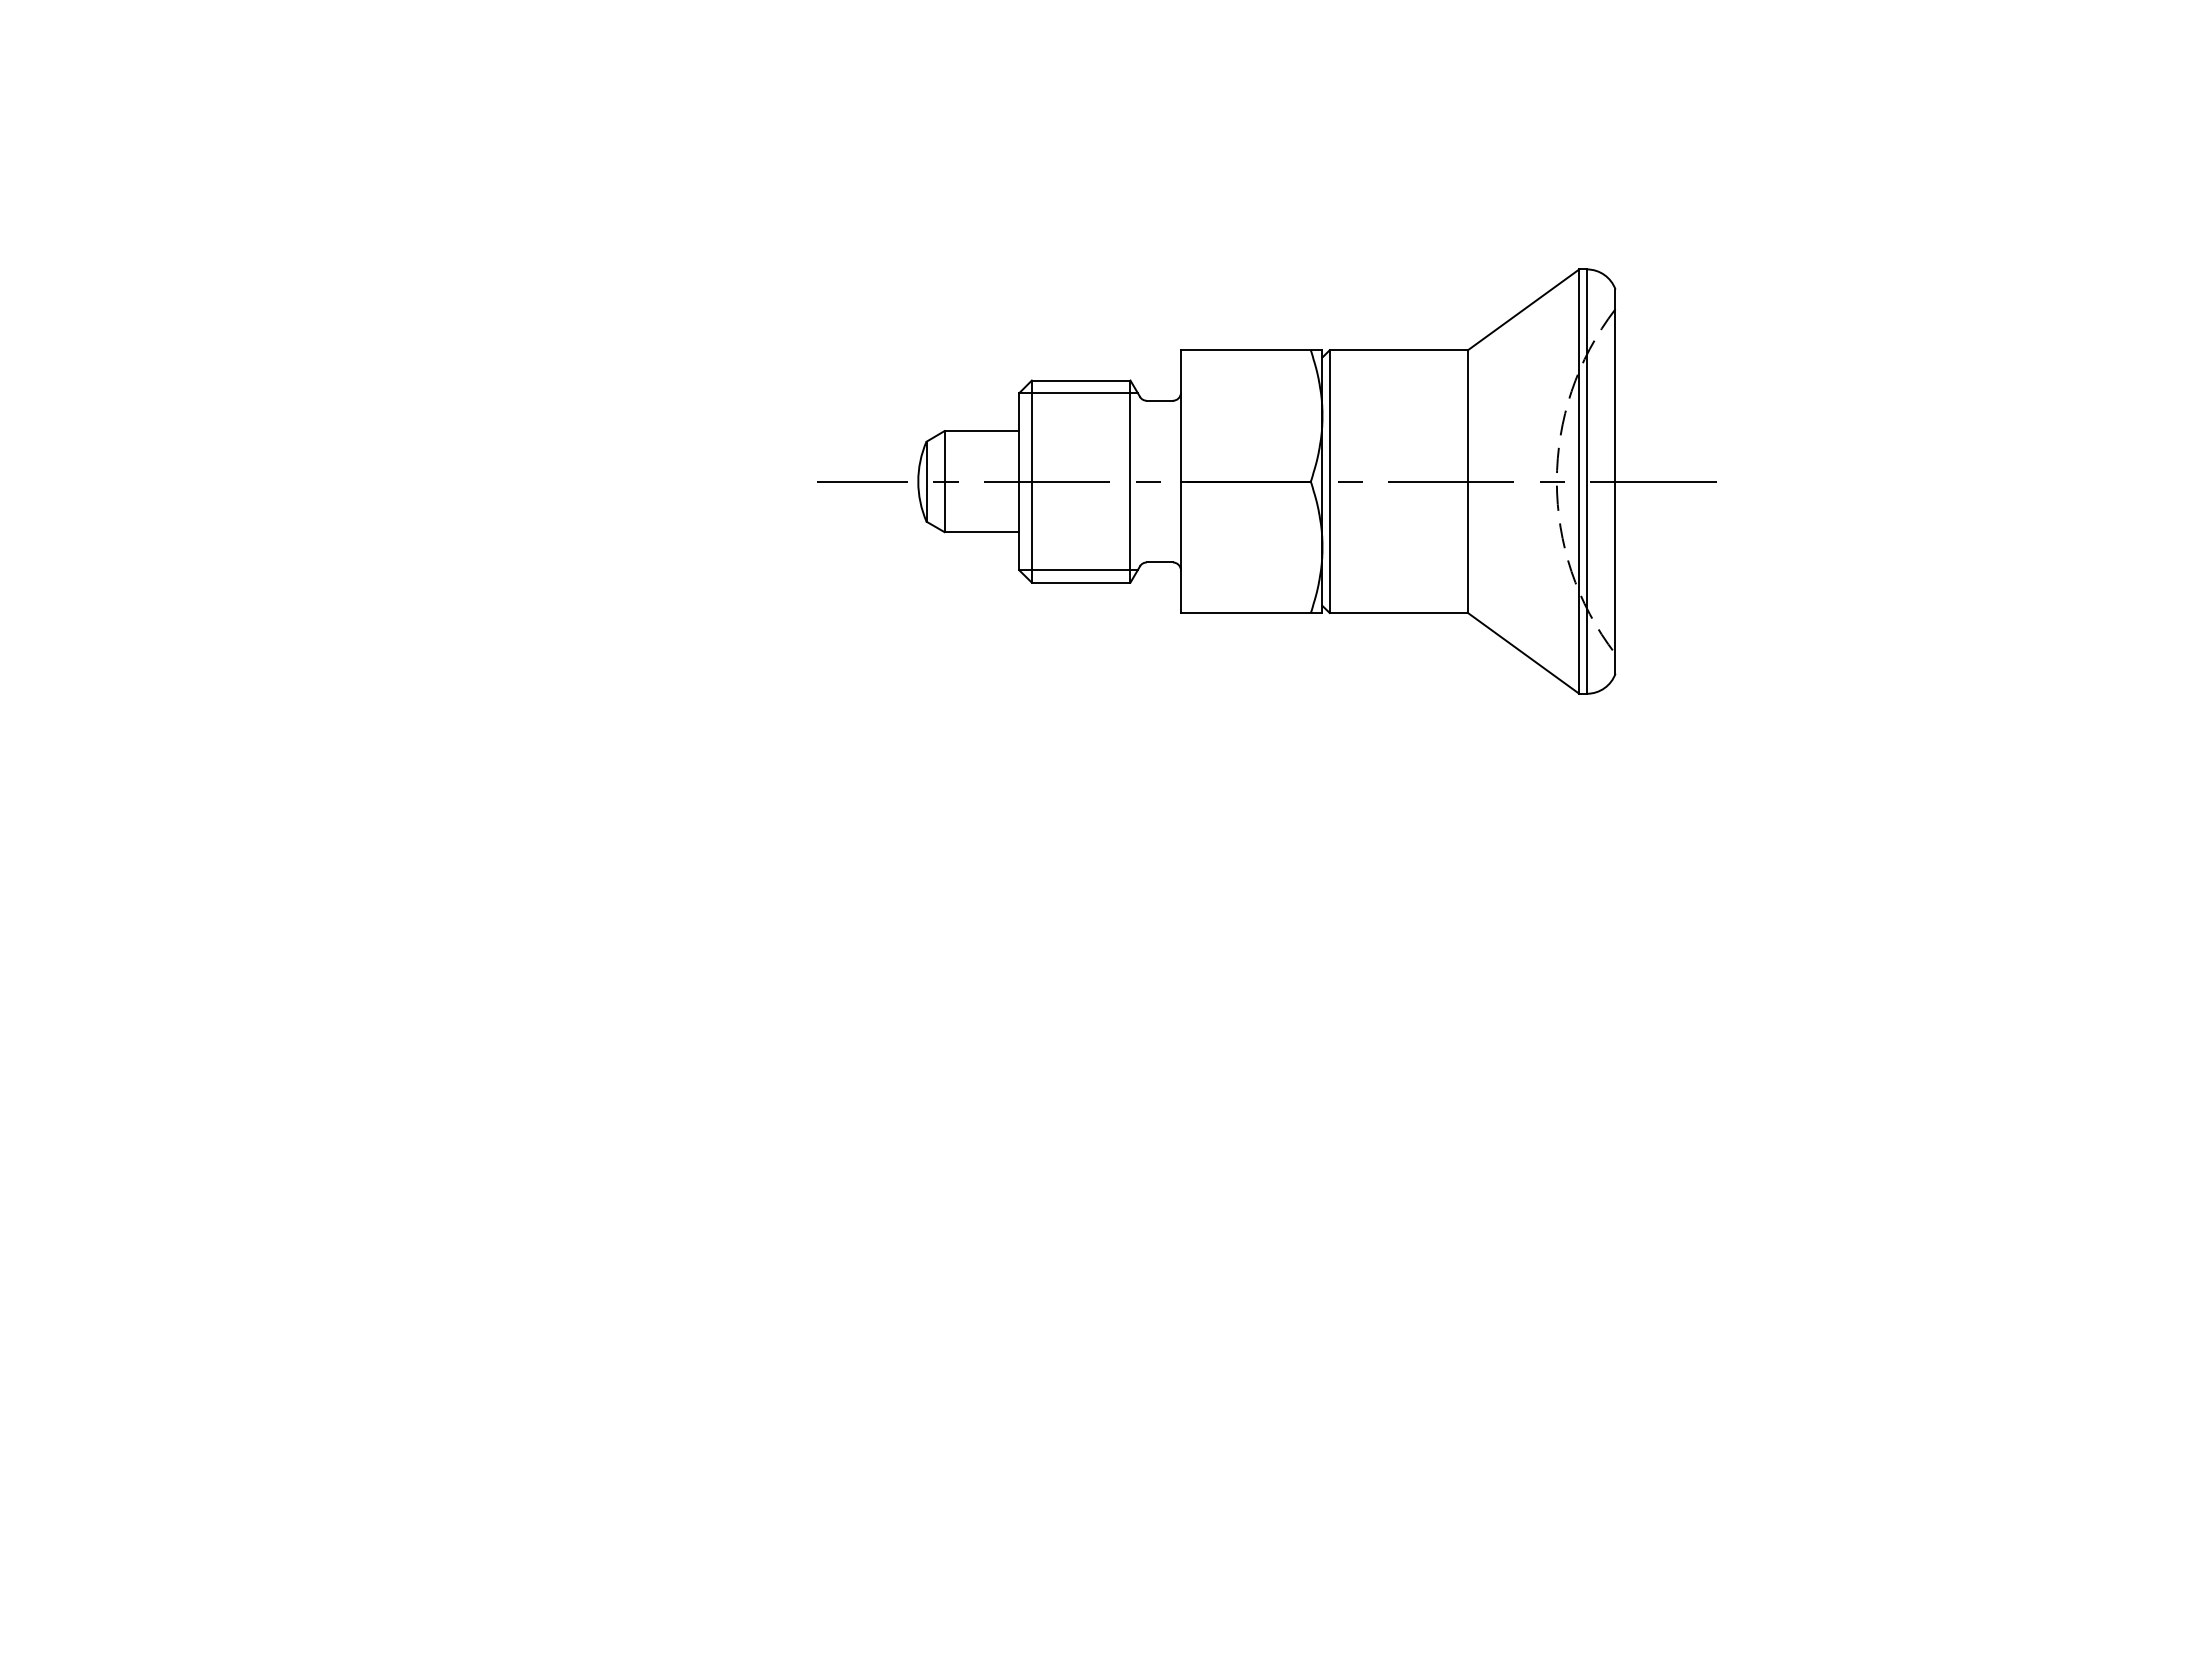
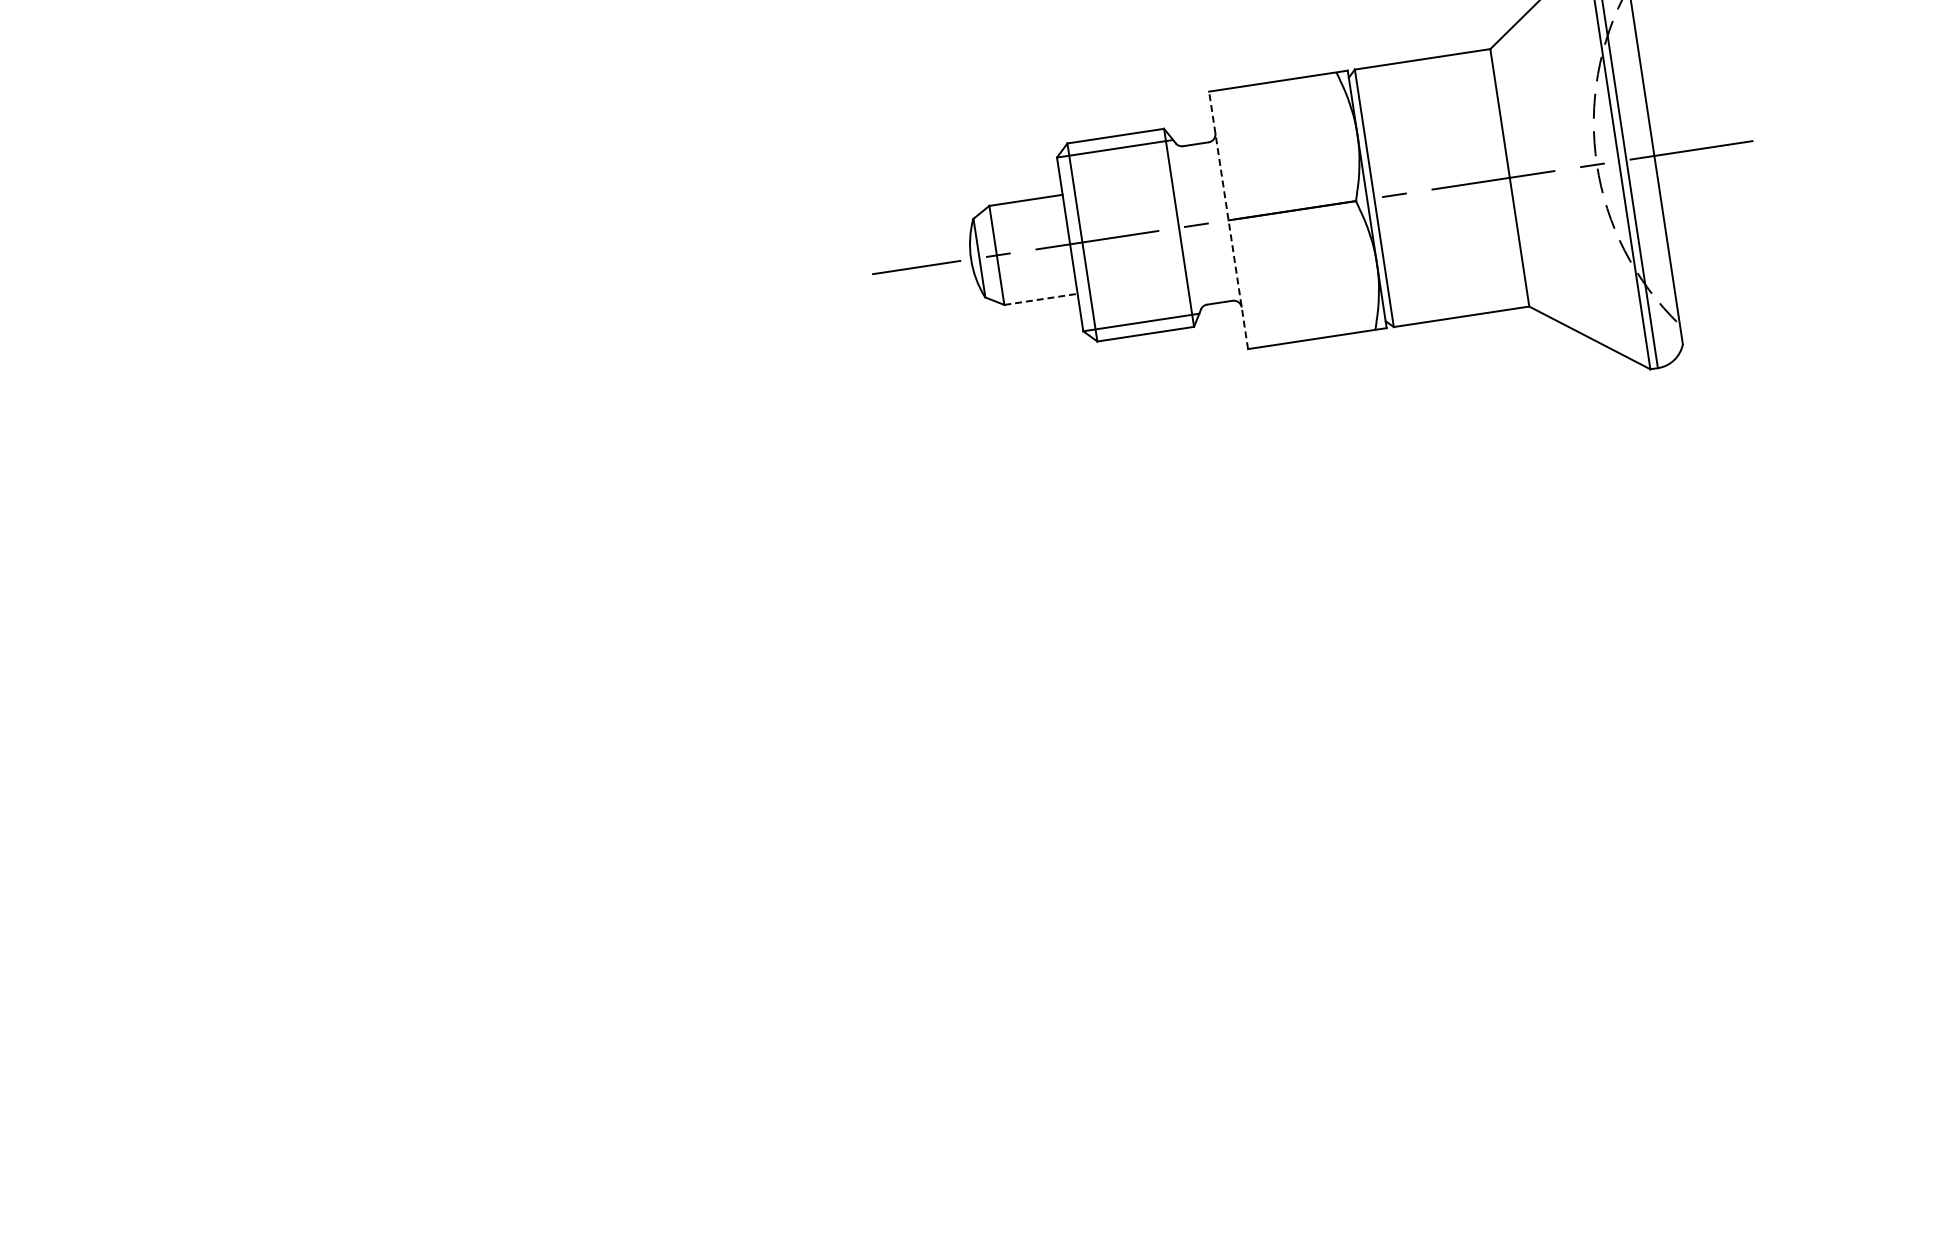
line: (1180, 481) -> (1228, 220), solid -> dashed
line: (982, 532) -> (1041, 299), solid -> dashed

